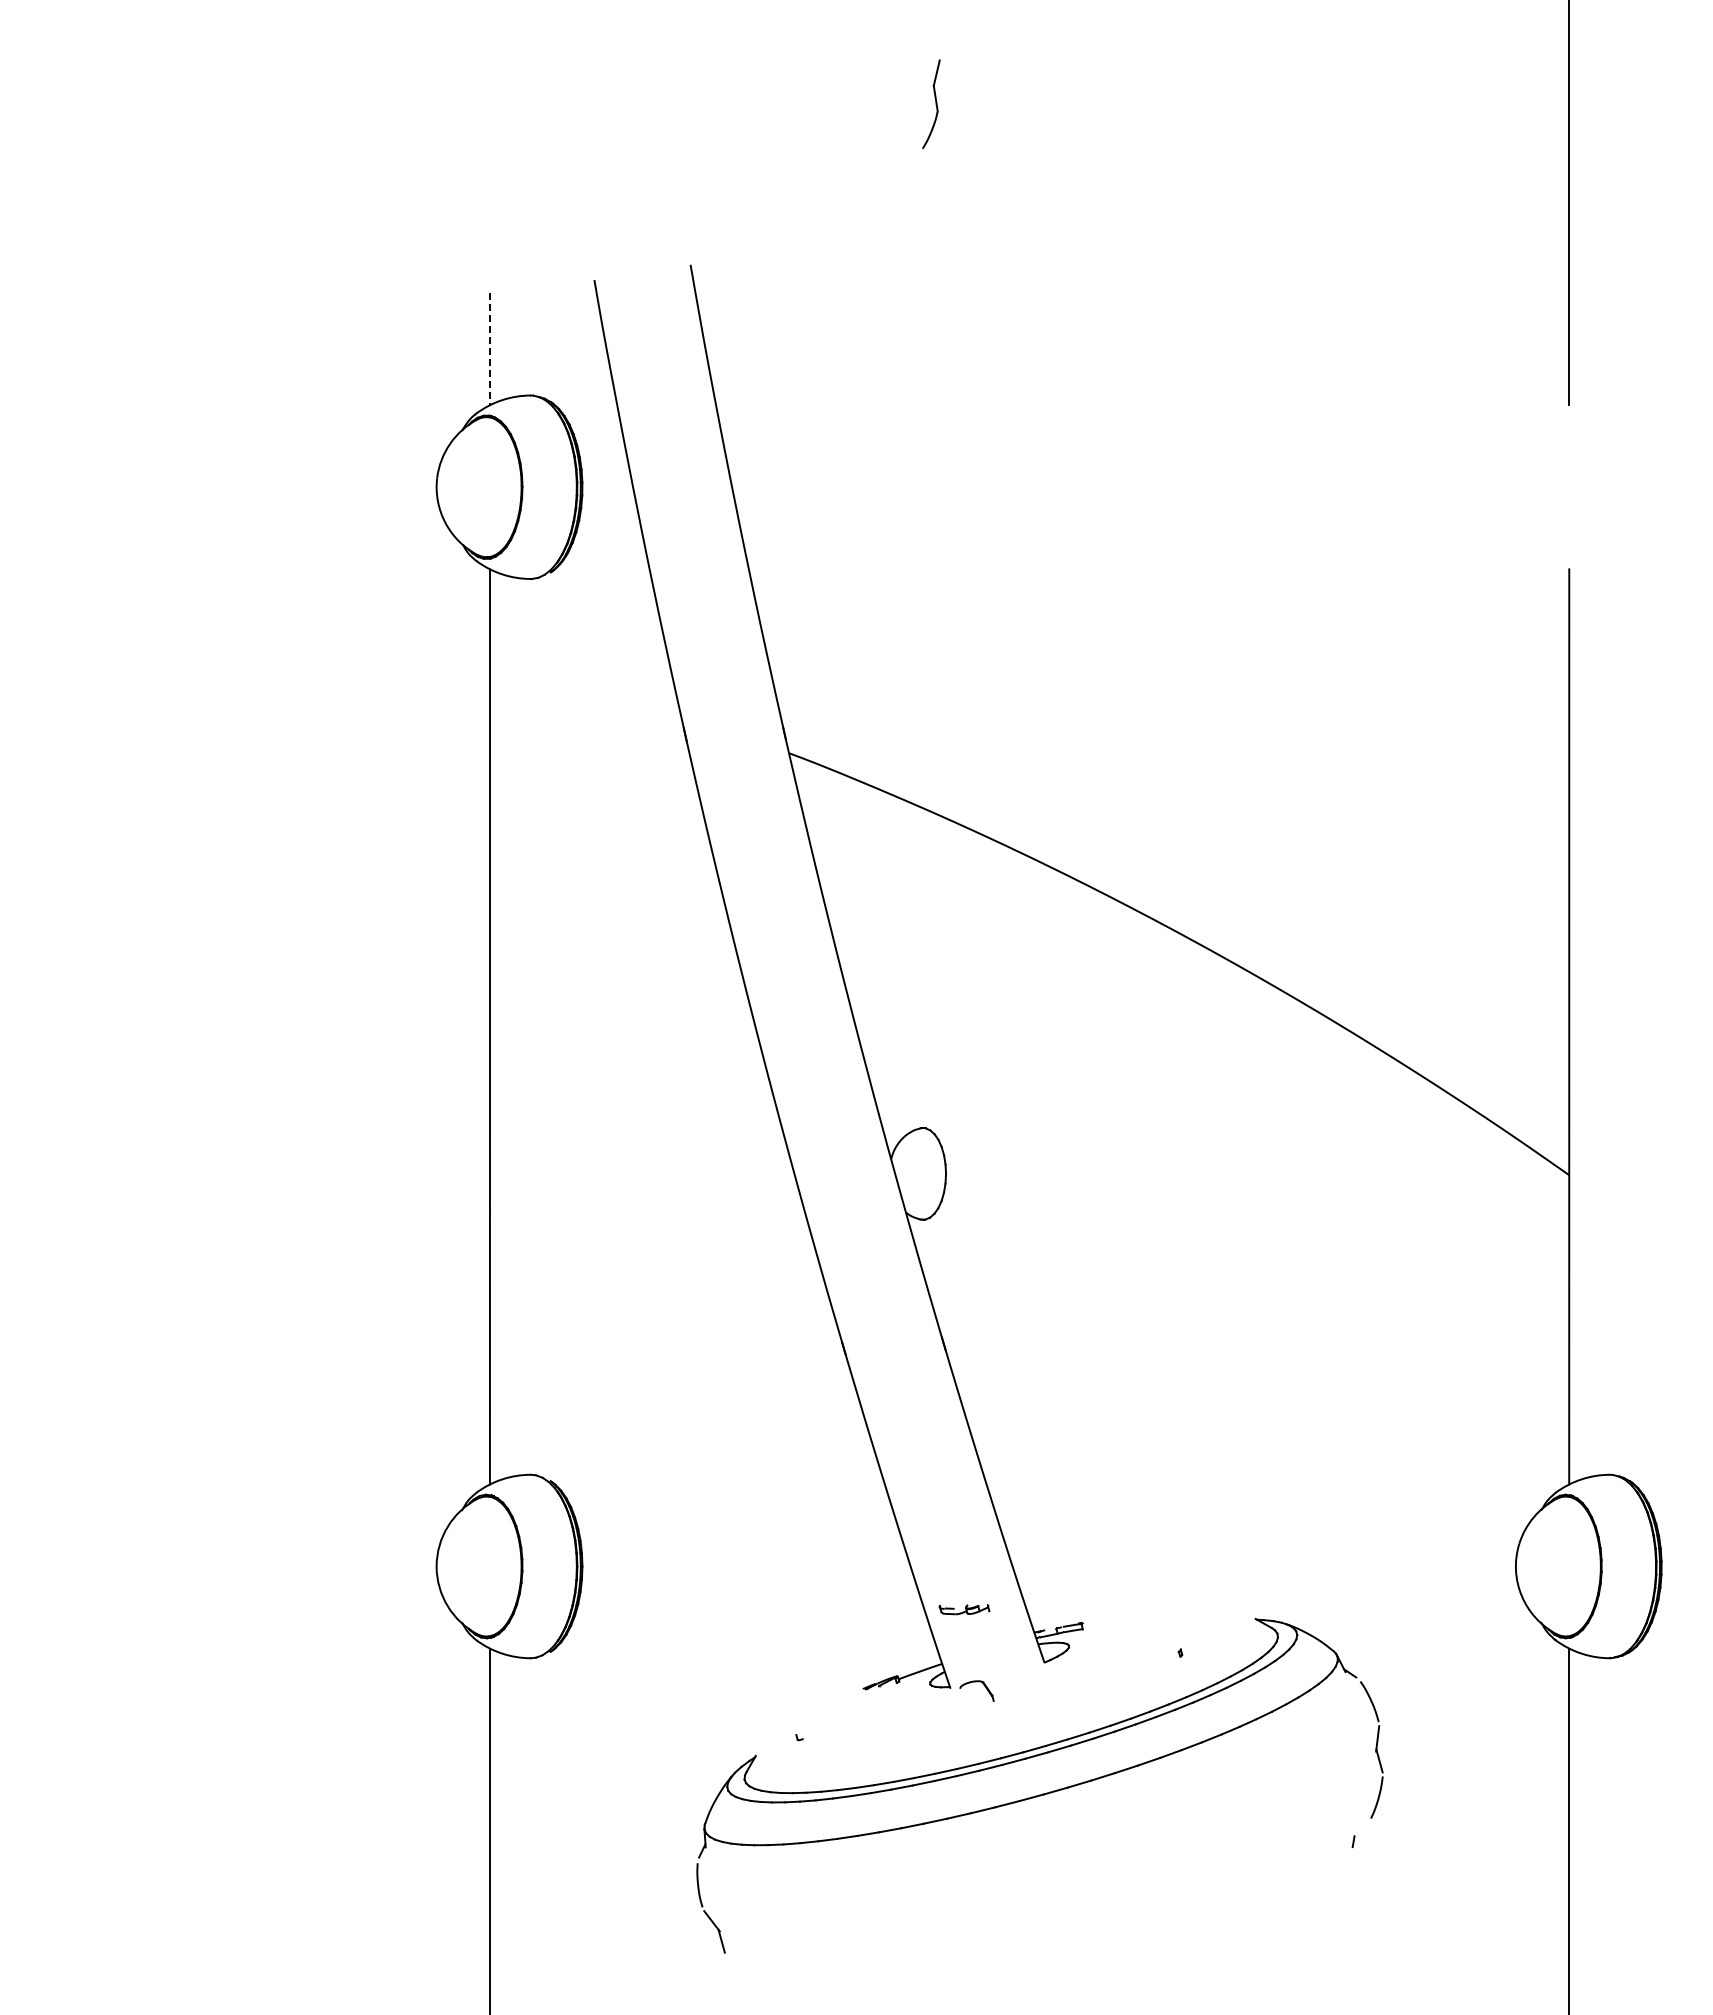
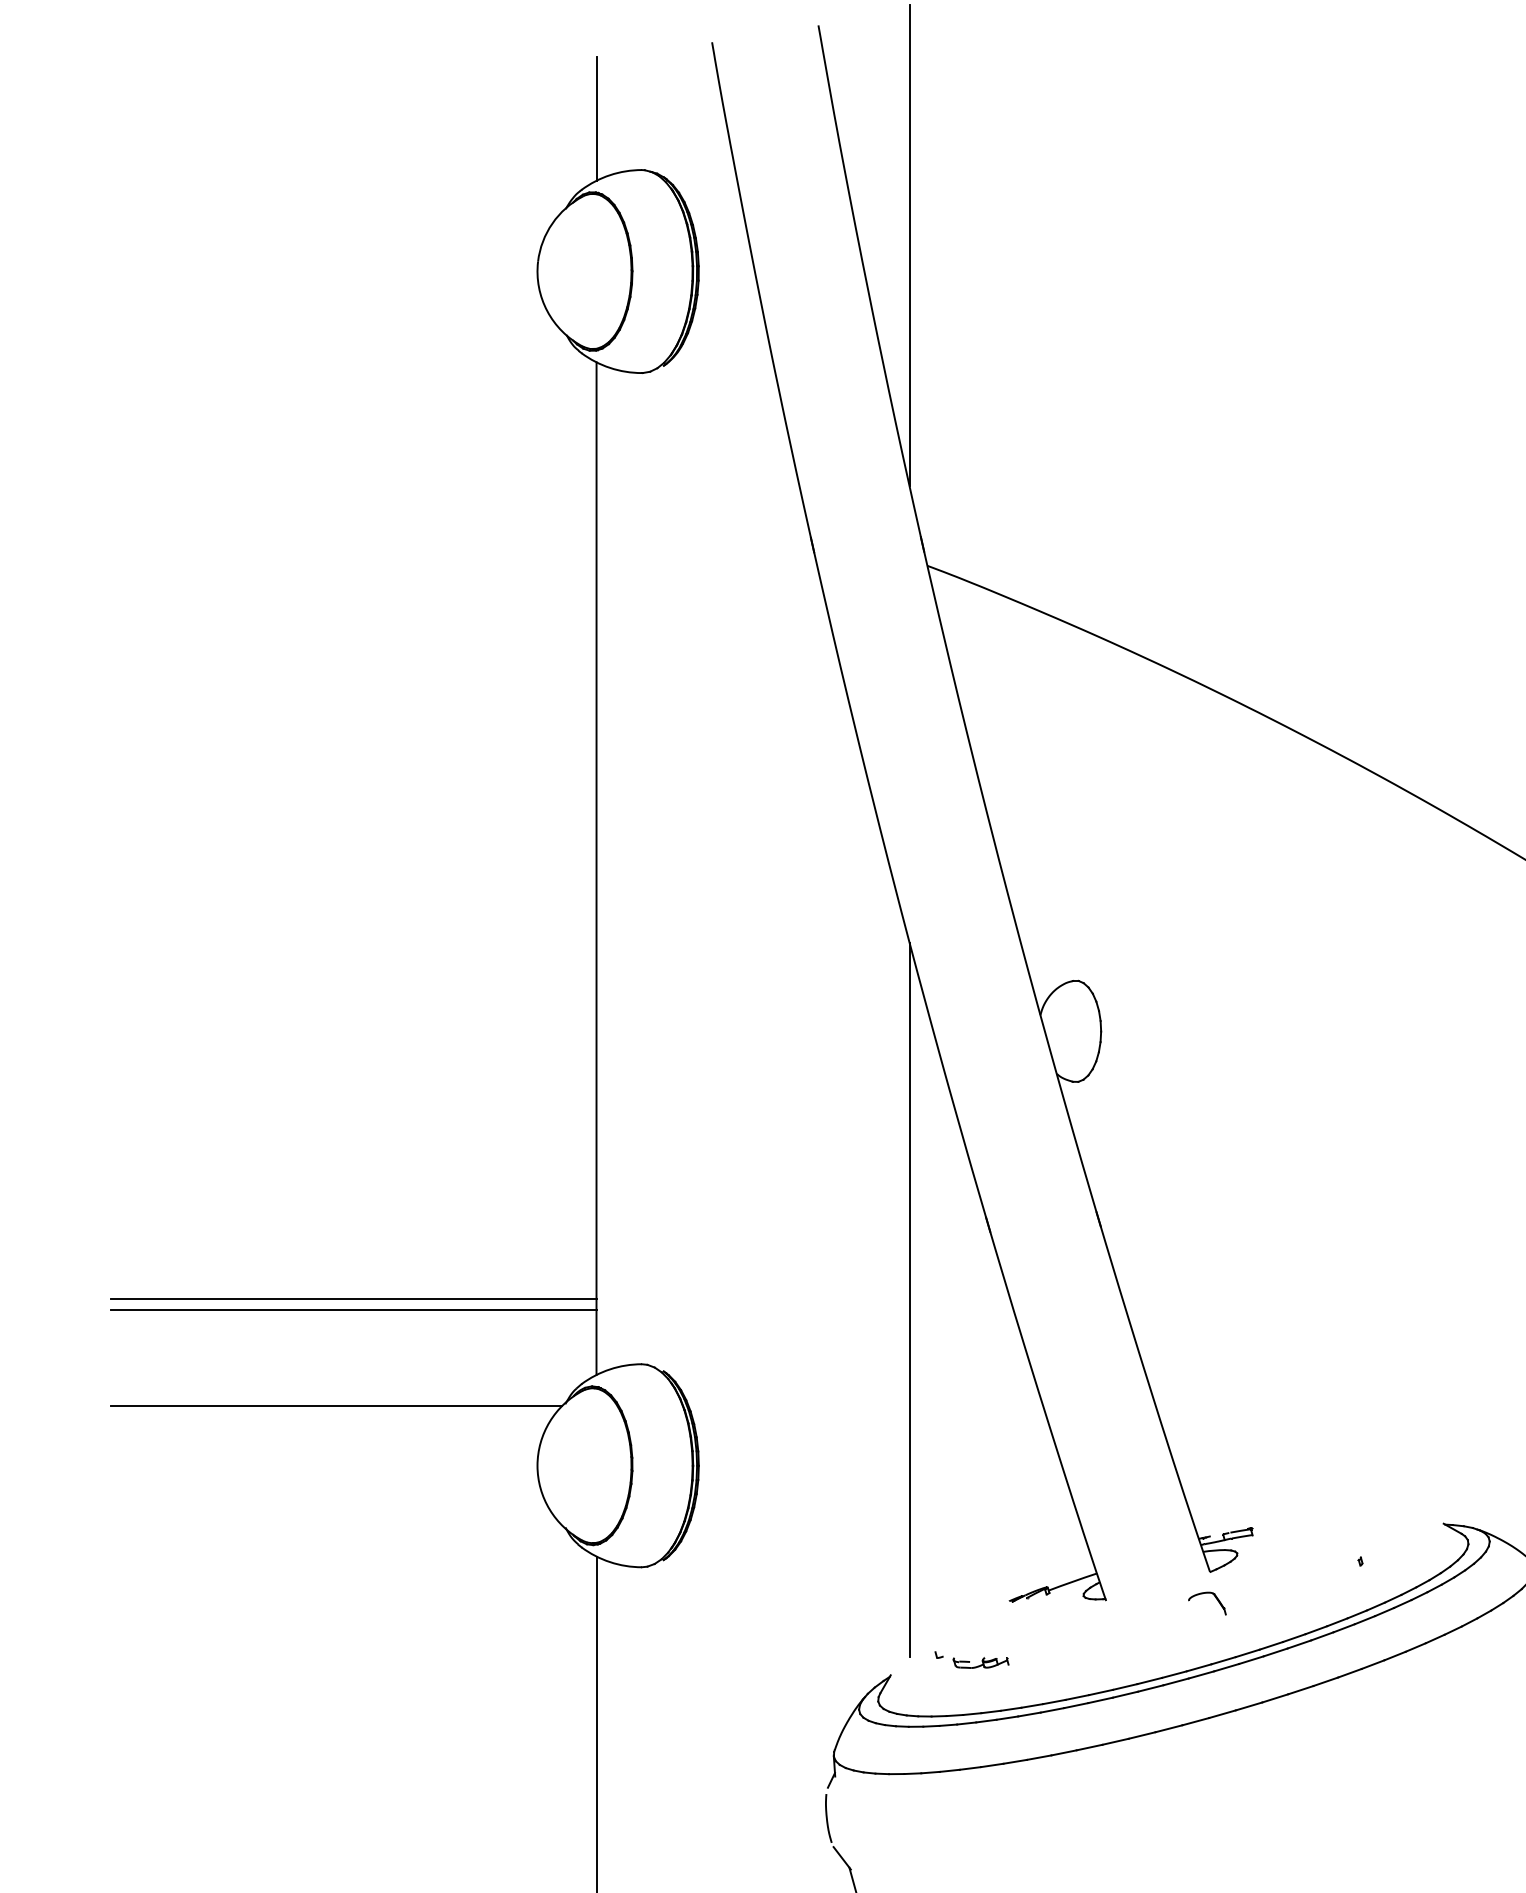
line: (490, 349) -> (597, 119), dashed -> solid
line: (772, 463) -> (909, 245), added
line: (270, 1415) -> (353, 1298), added
line: (772, 1416) -> (909, 1299), added
line: (270, 1425) -> (353, 1309), added
line: (255, 1512) -> (337, 1405), added
part: (964, 1609) -> (981, 1662), moved
part: (976, 1682) -> (1206, 1594), moved

